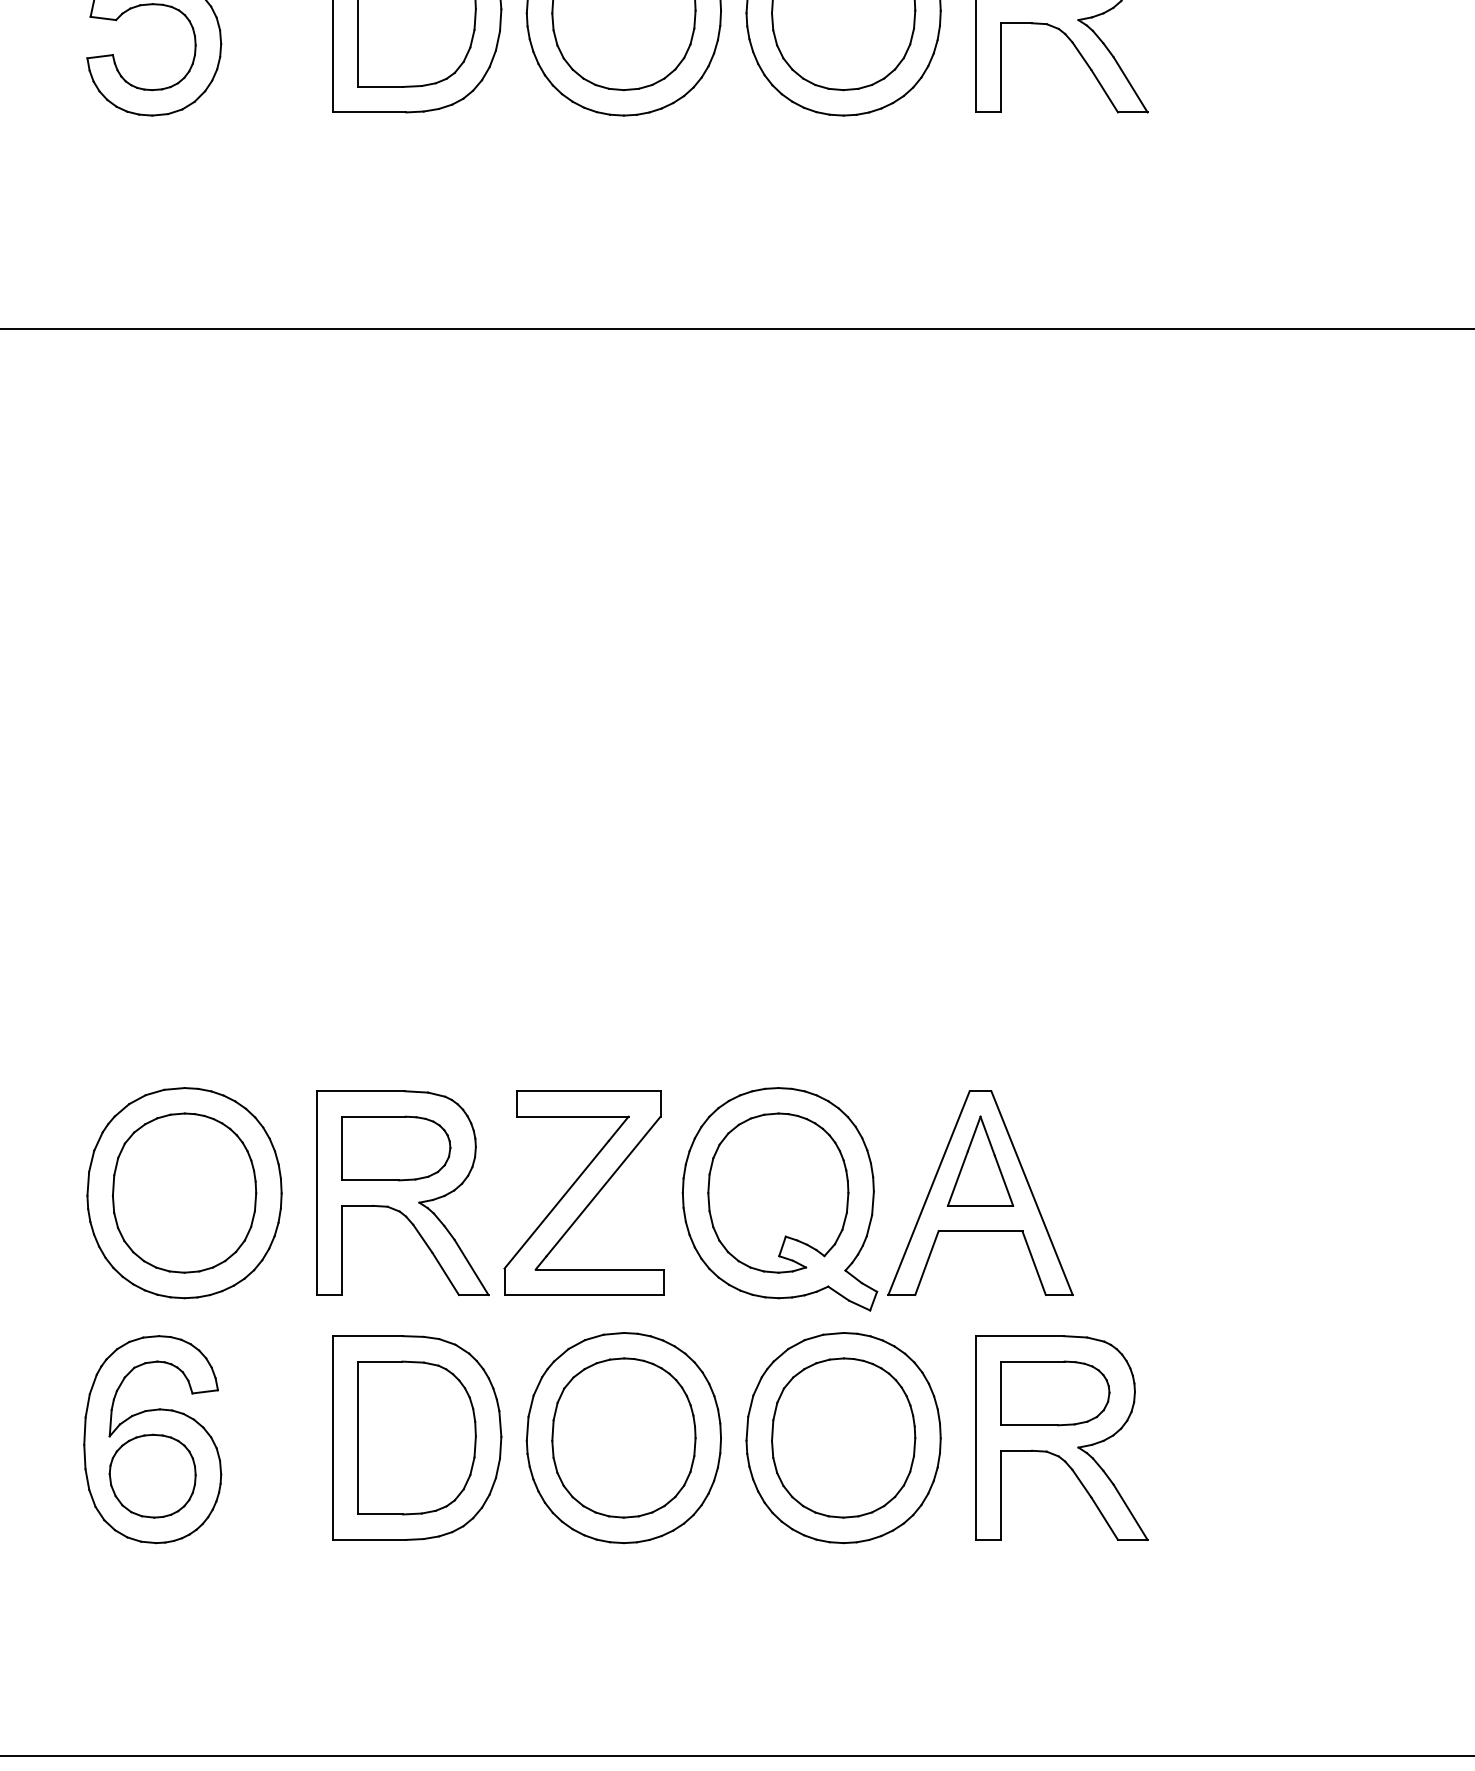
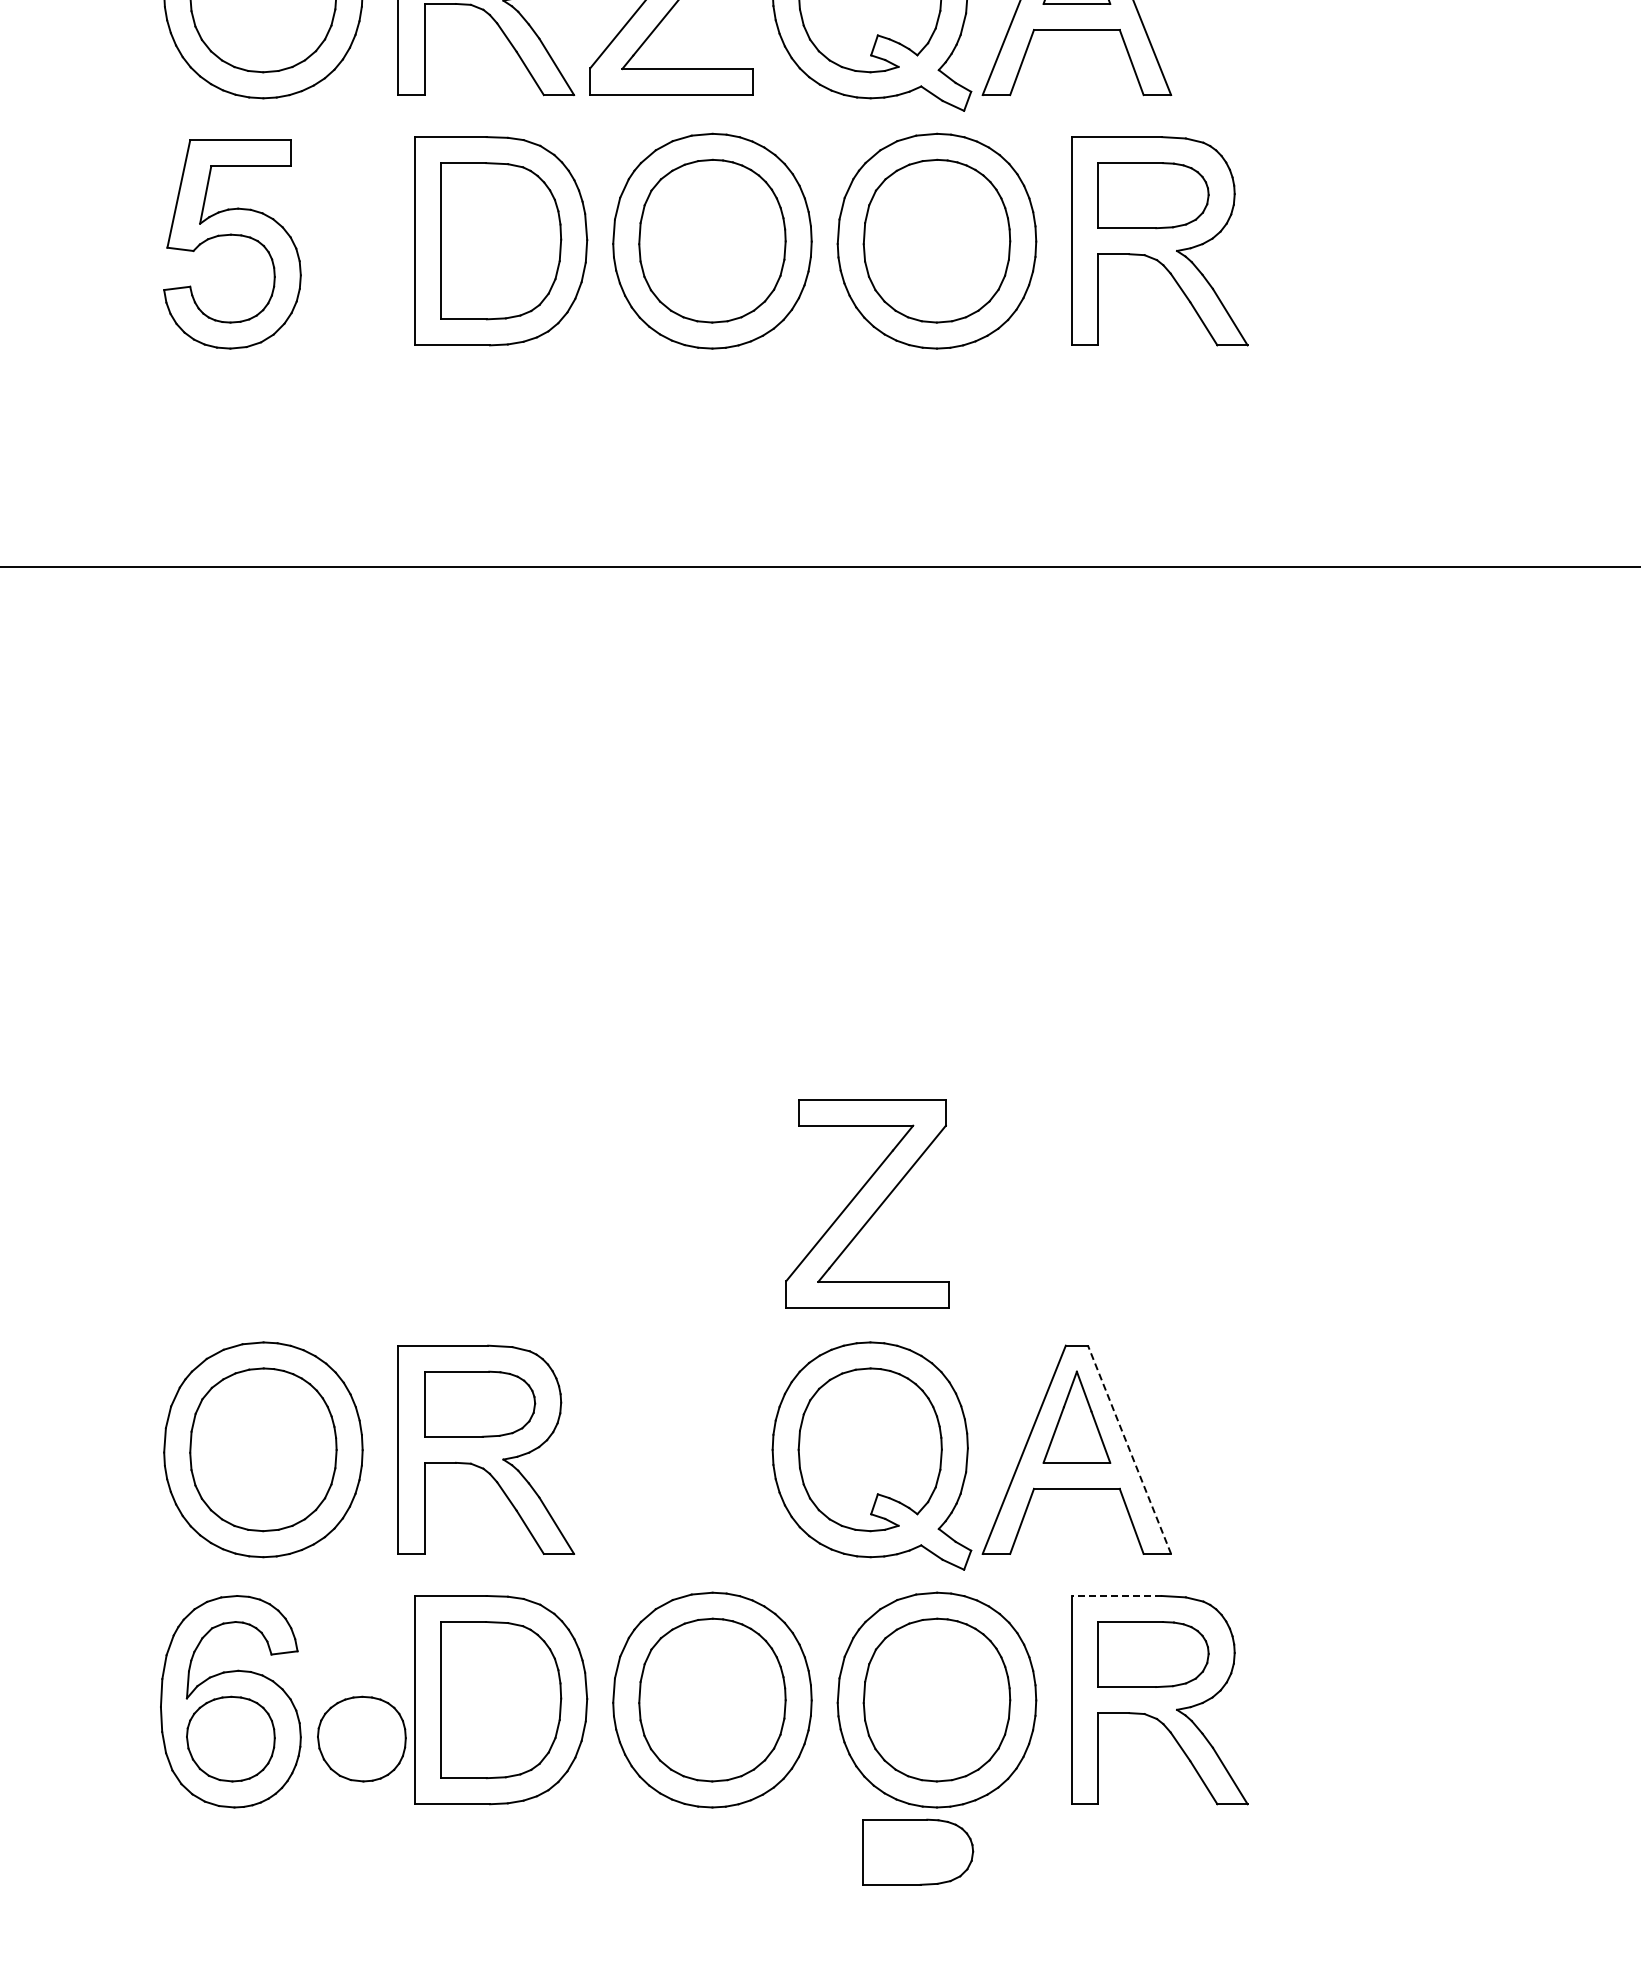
part: (583, 1192) -> (867, 1203), moved
line: (1032, 1192) -> (1129, 1449), solid -> dashed
line: (1019, 1335) -> (1116, 1595), solid -> dashed
part: (280, 1475) -> (361, 1738), added
part: (825, 1586) -> (918, 1851), added

